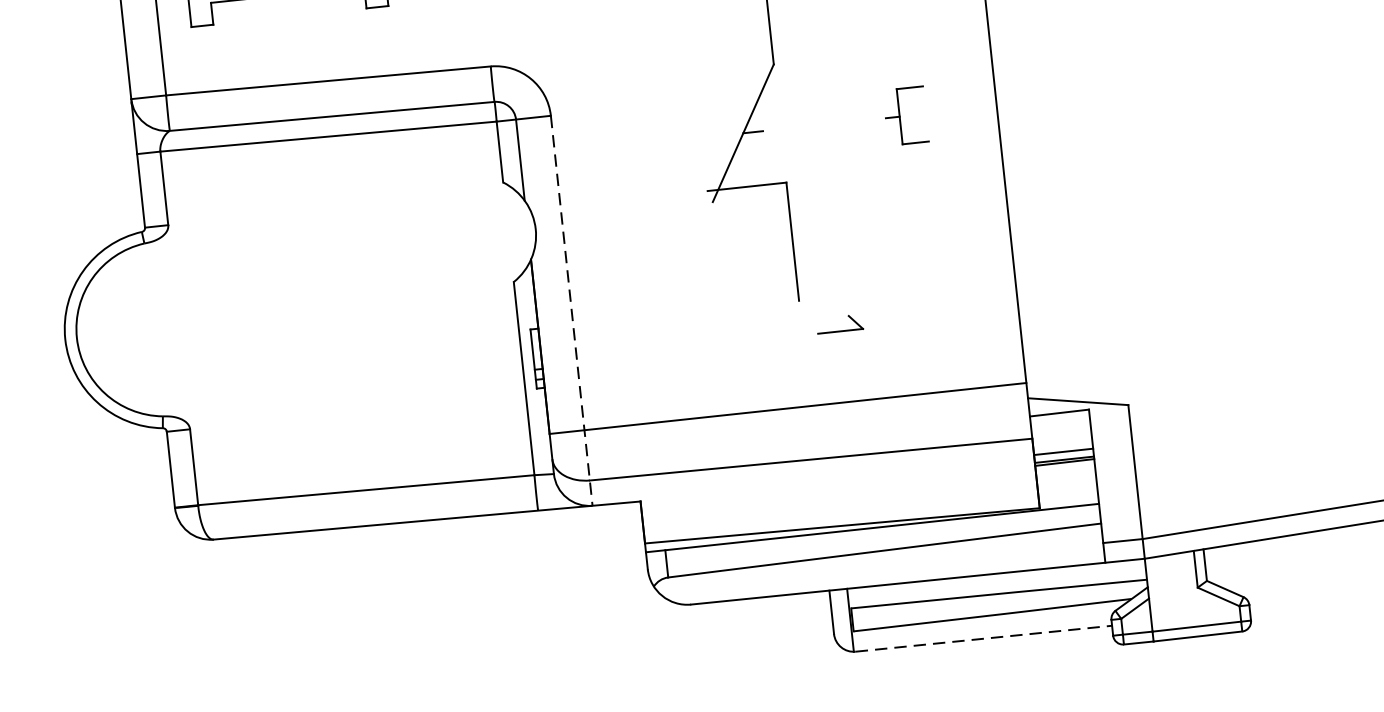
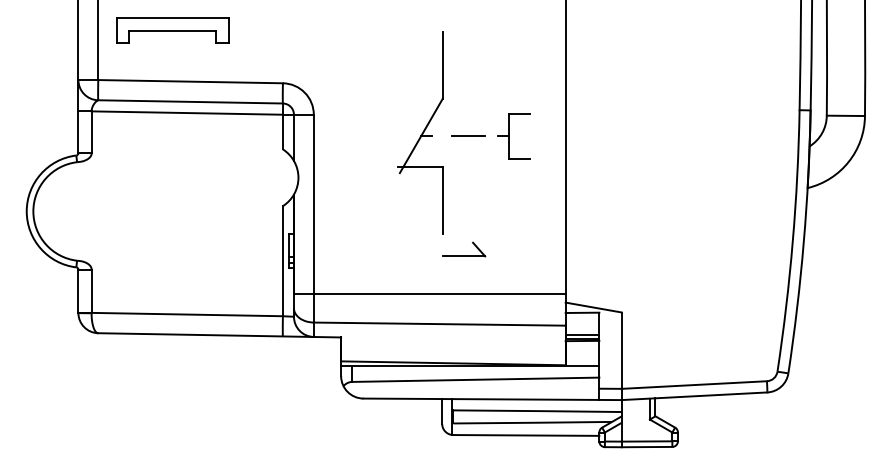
part: (905, 116) -> (513, 136), size x1.43
line: (826, 125) -> (468, 136), added
line: (571, 312) -> (313, 226), dashed -> solid
part: (840, 324) -> (464, 249), size x1.67
line: (984, 638) -> (526, 435), dashed -> solid

